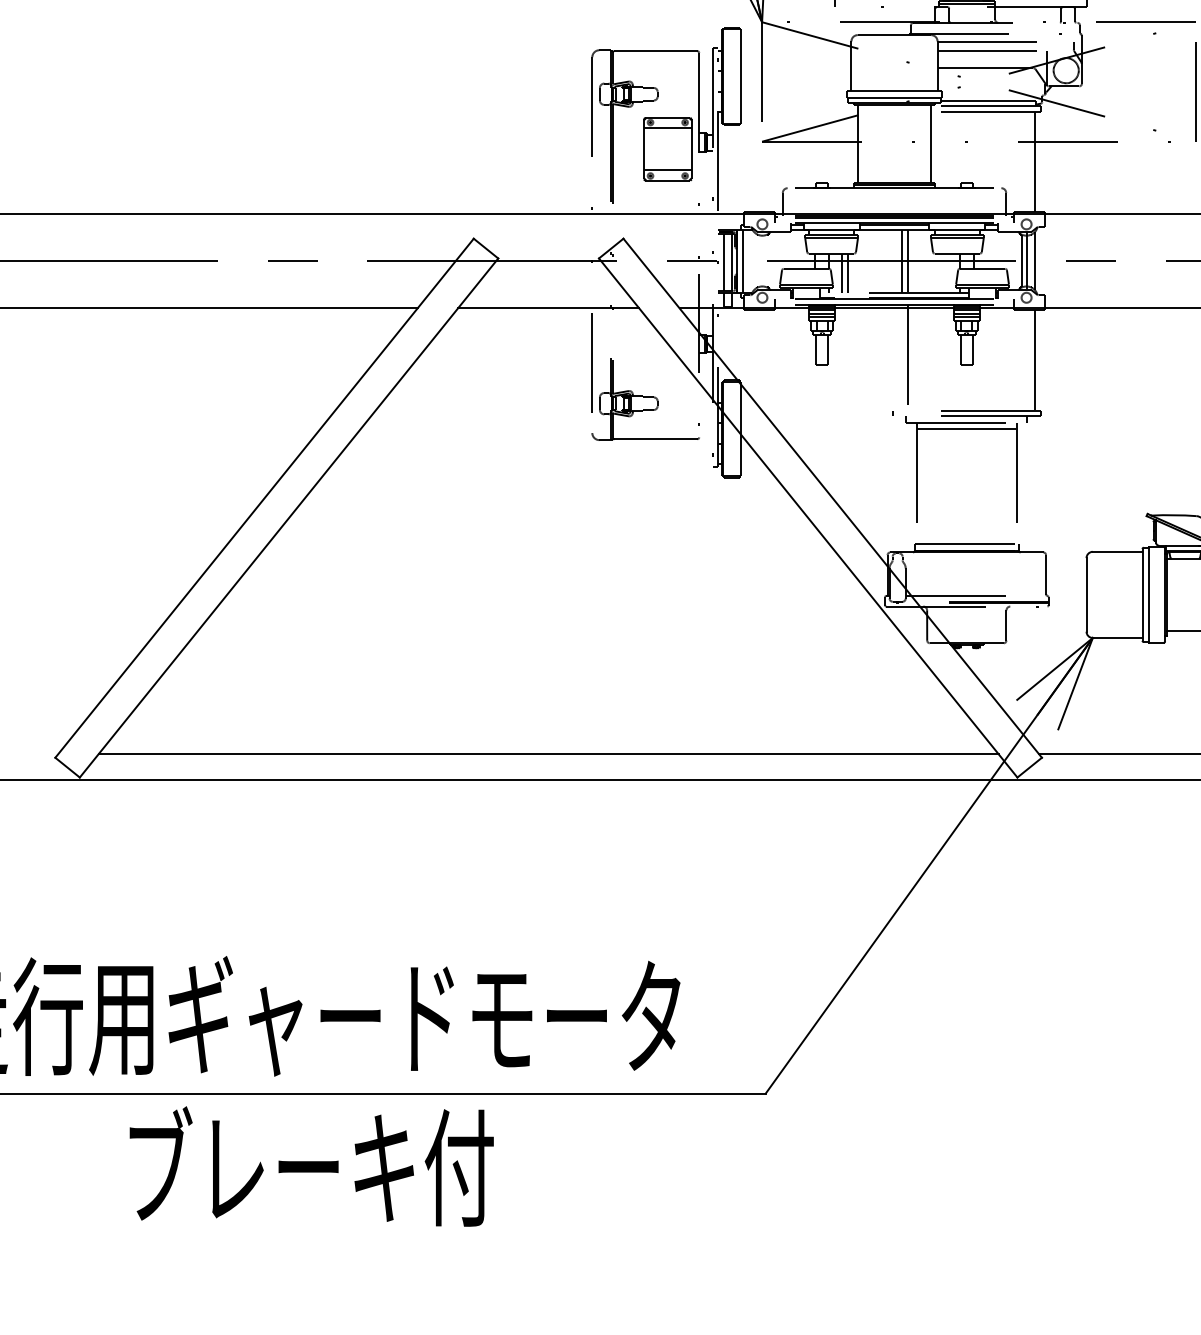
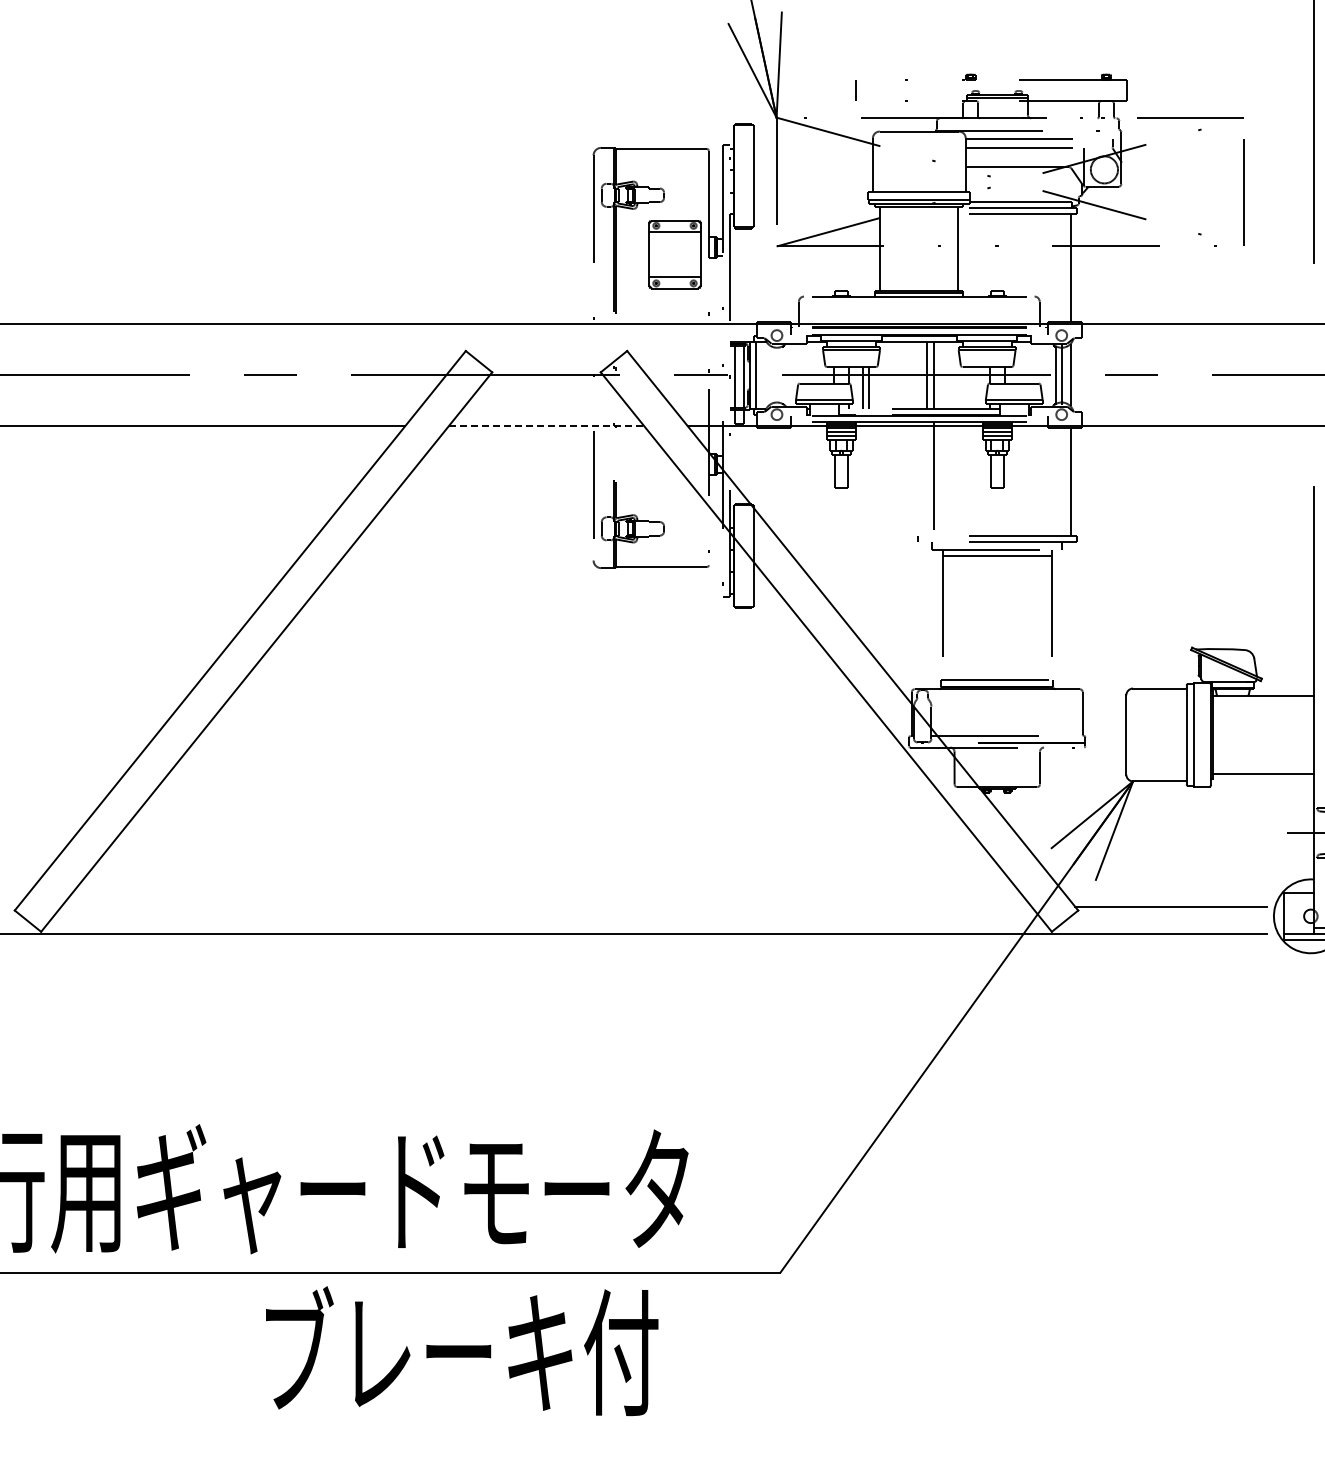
line: (548, 308) -> (546, 426), solid -> dashed
line: (548, 754) -> (546, 906), removed
text: (312, 1166) -> (462, 1351), moved

